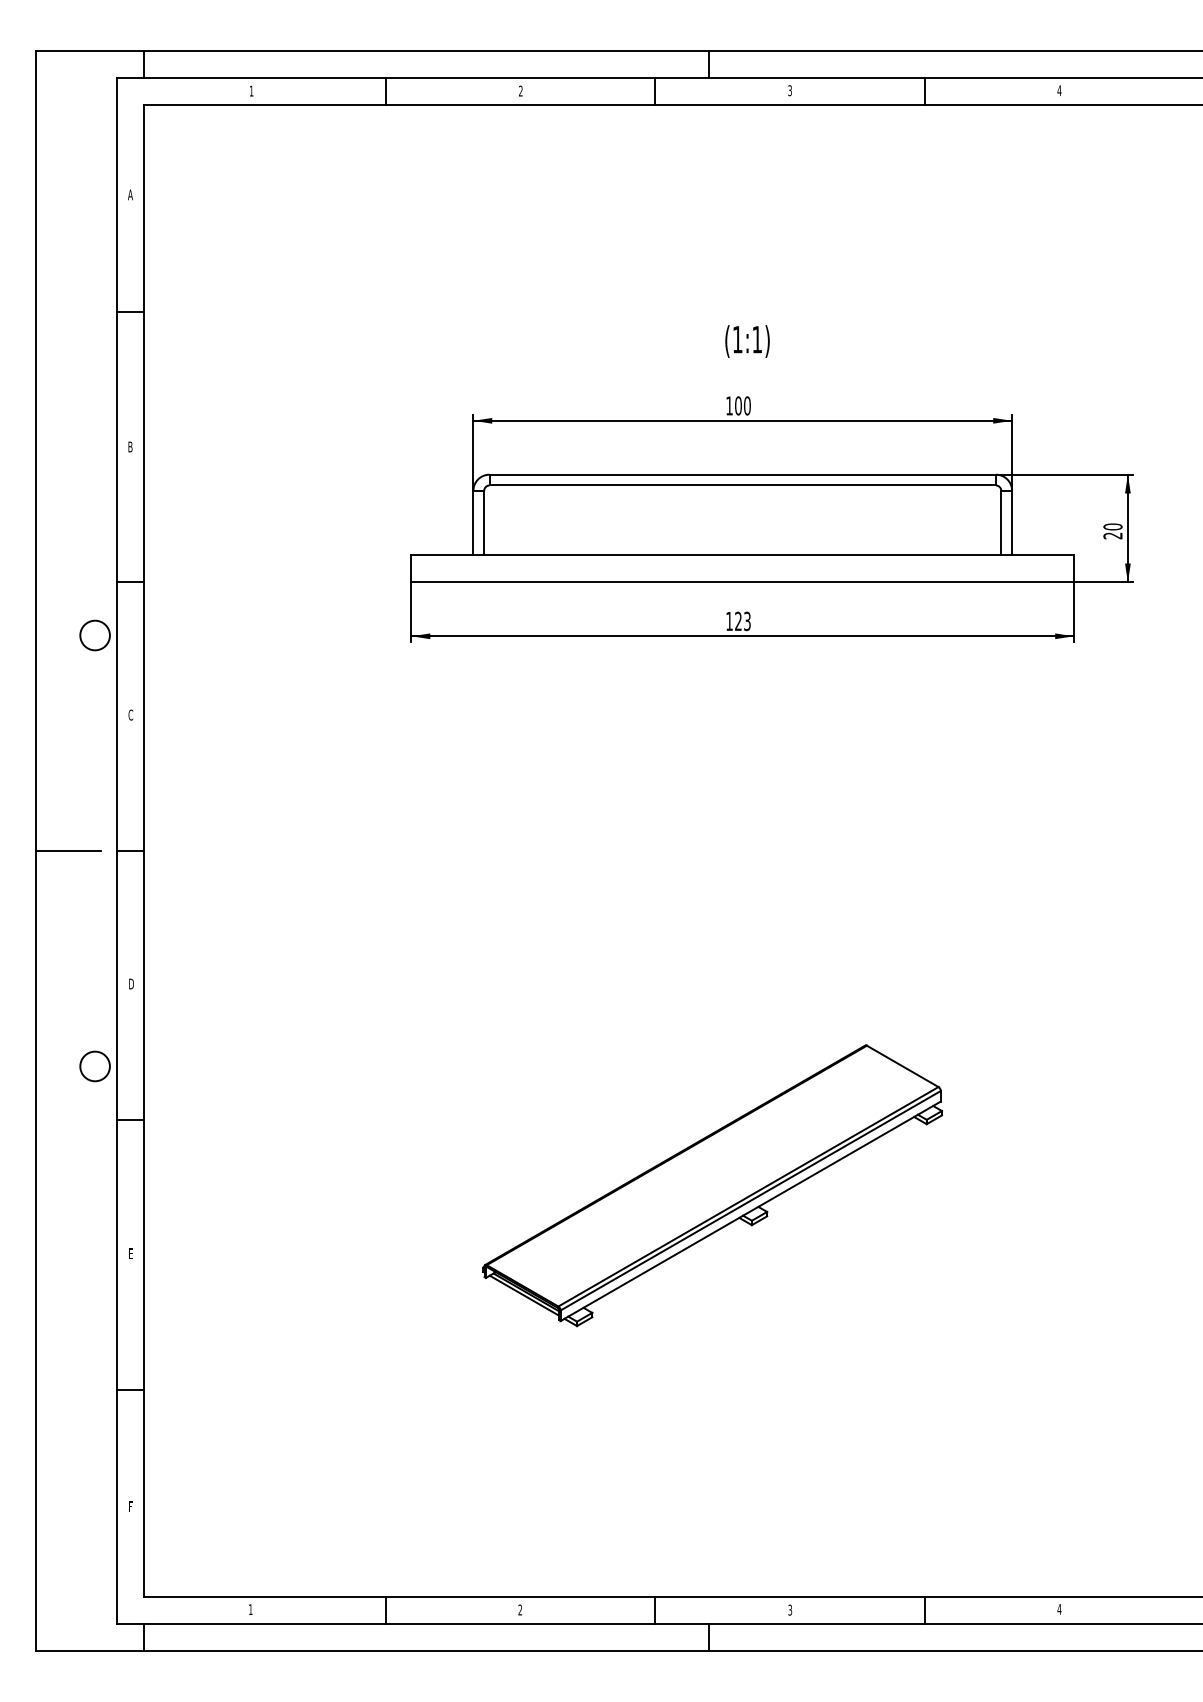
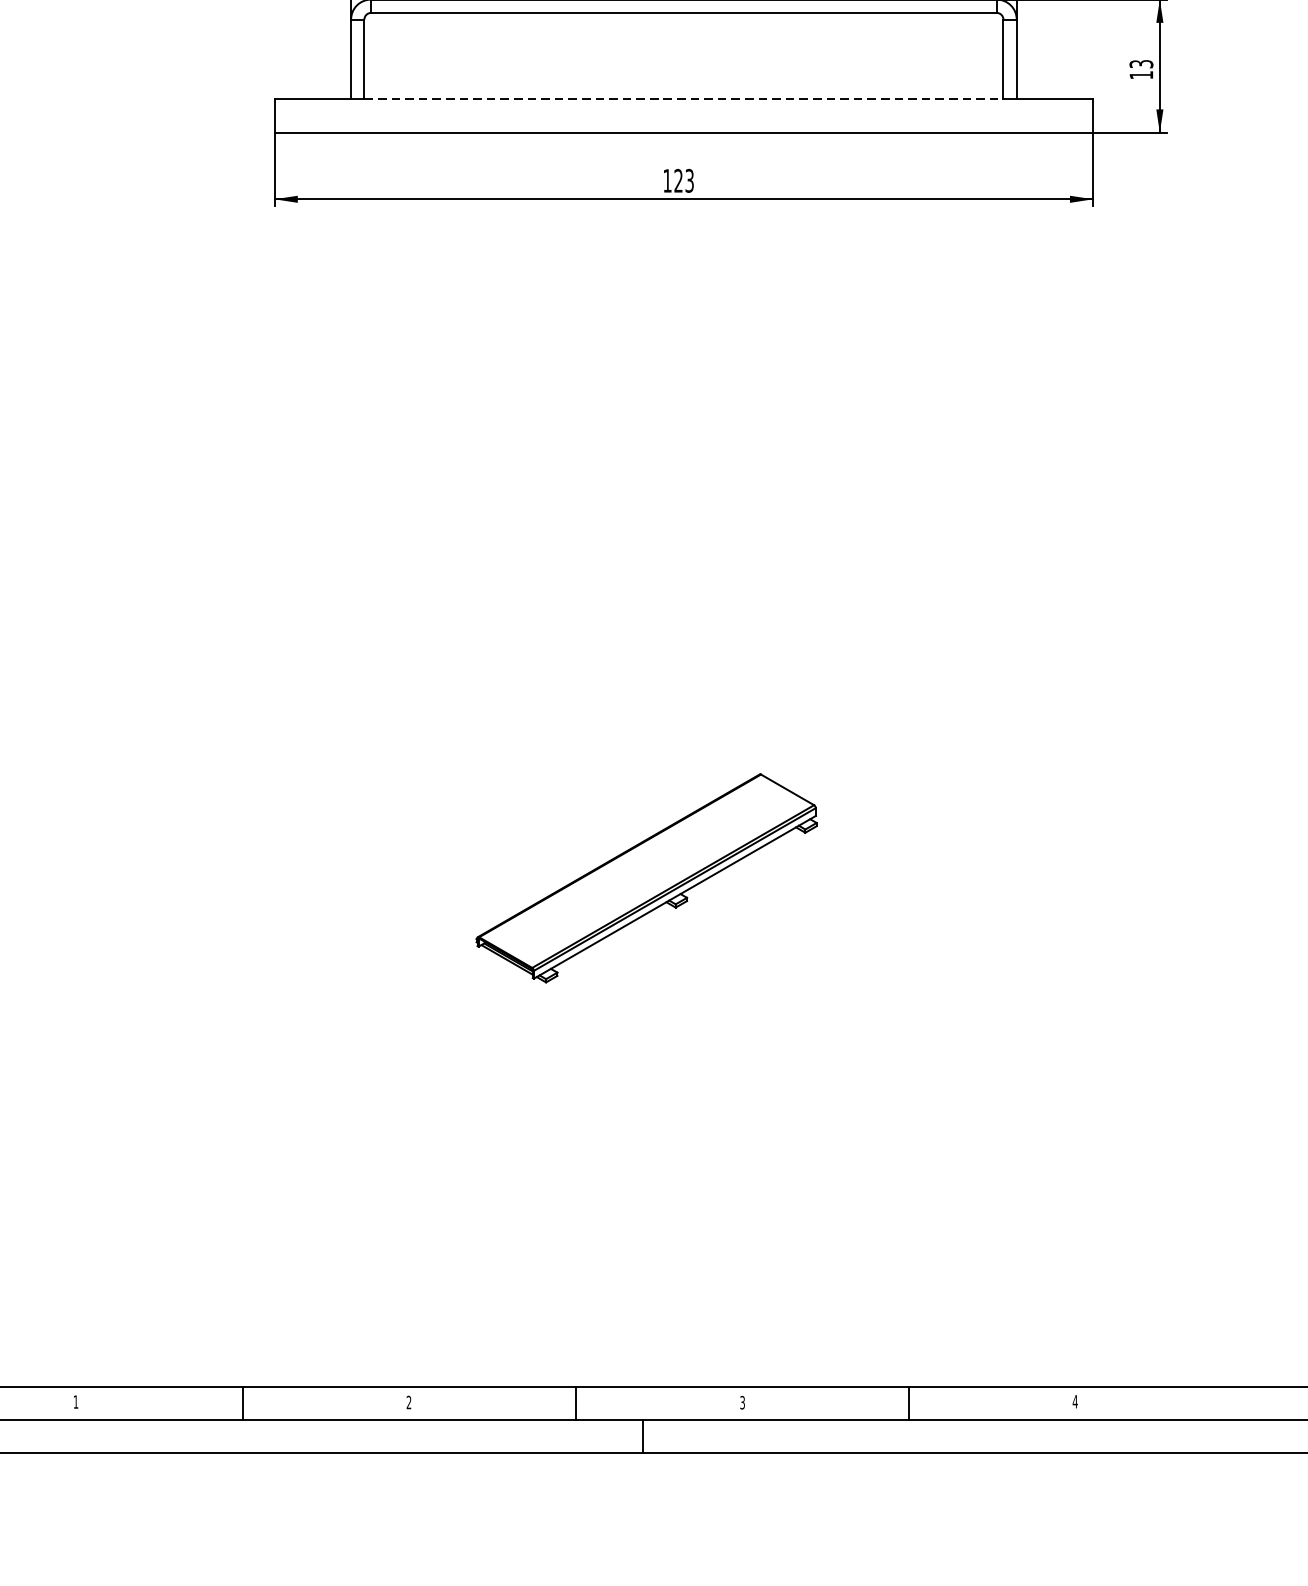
text: (1112, 531) -> (1140, 69), 20 -> 13
line: (742, 555) -> (683, 99), solid -> dashed
part: (712, 1185) -> (646, 877), size x0.6

